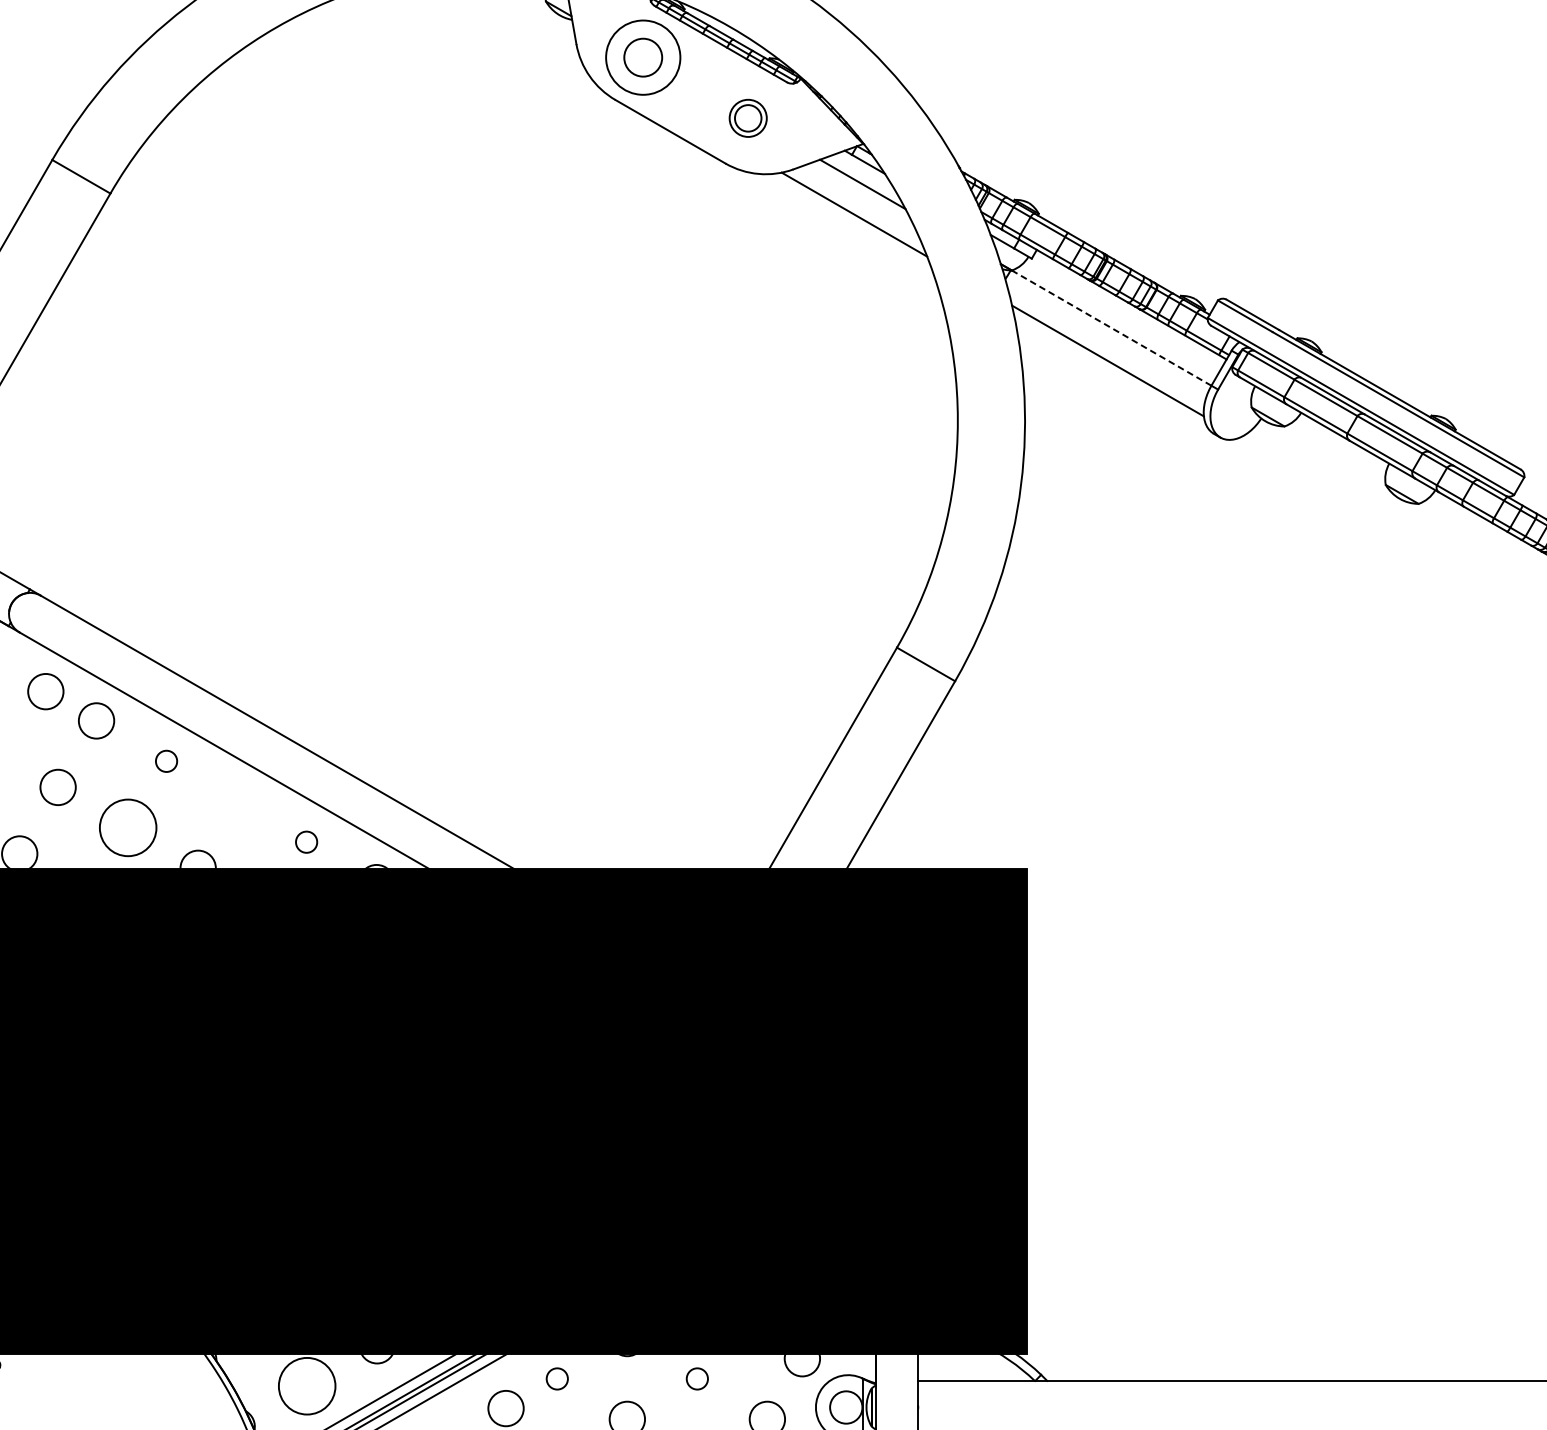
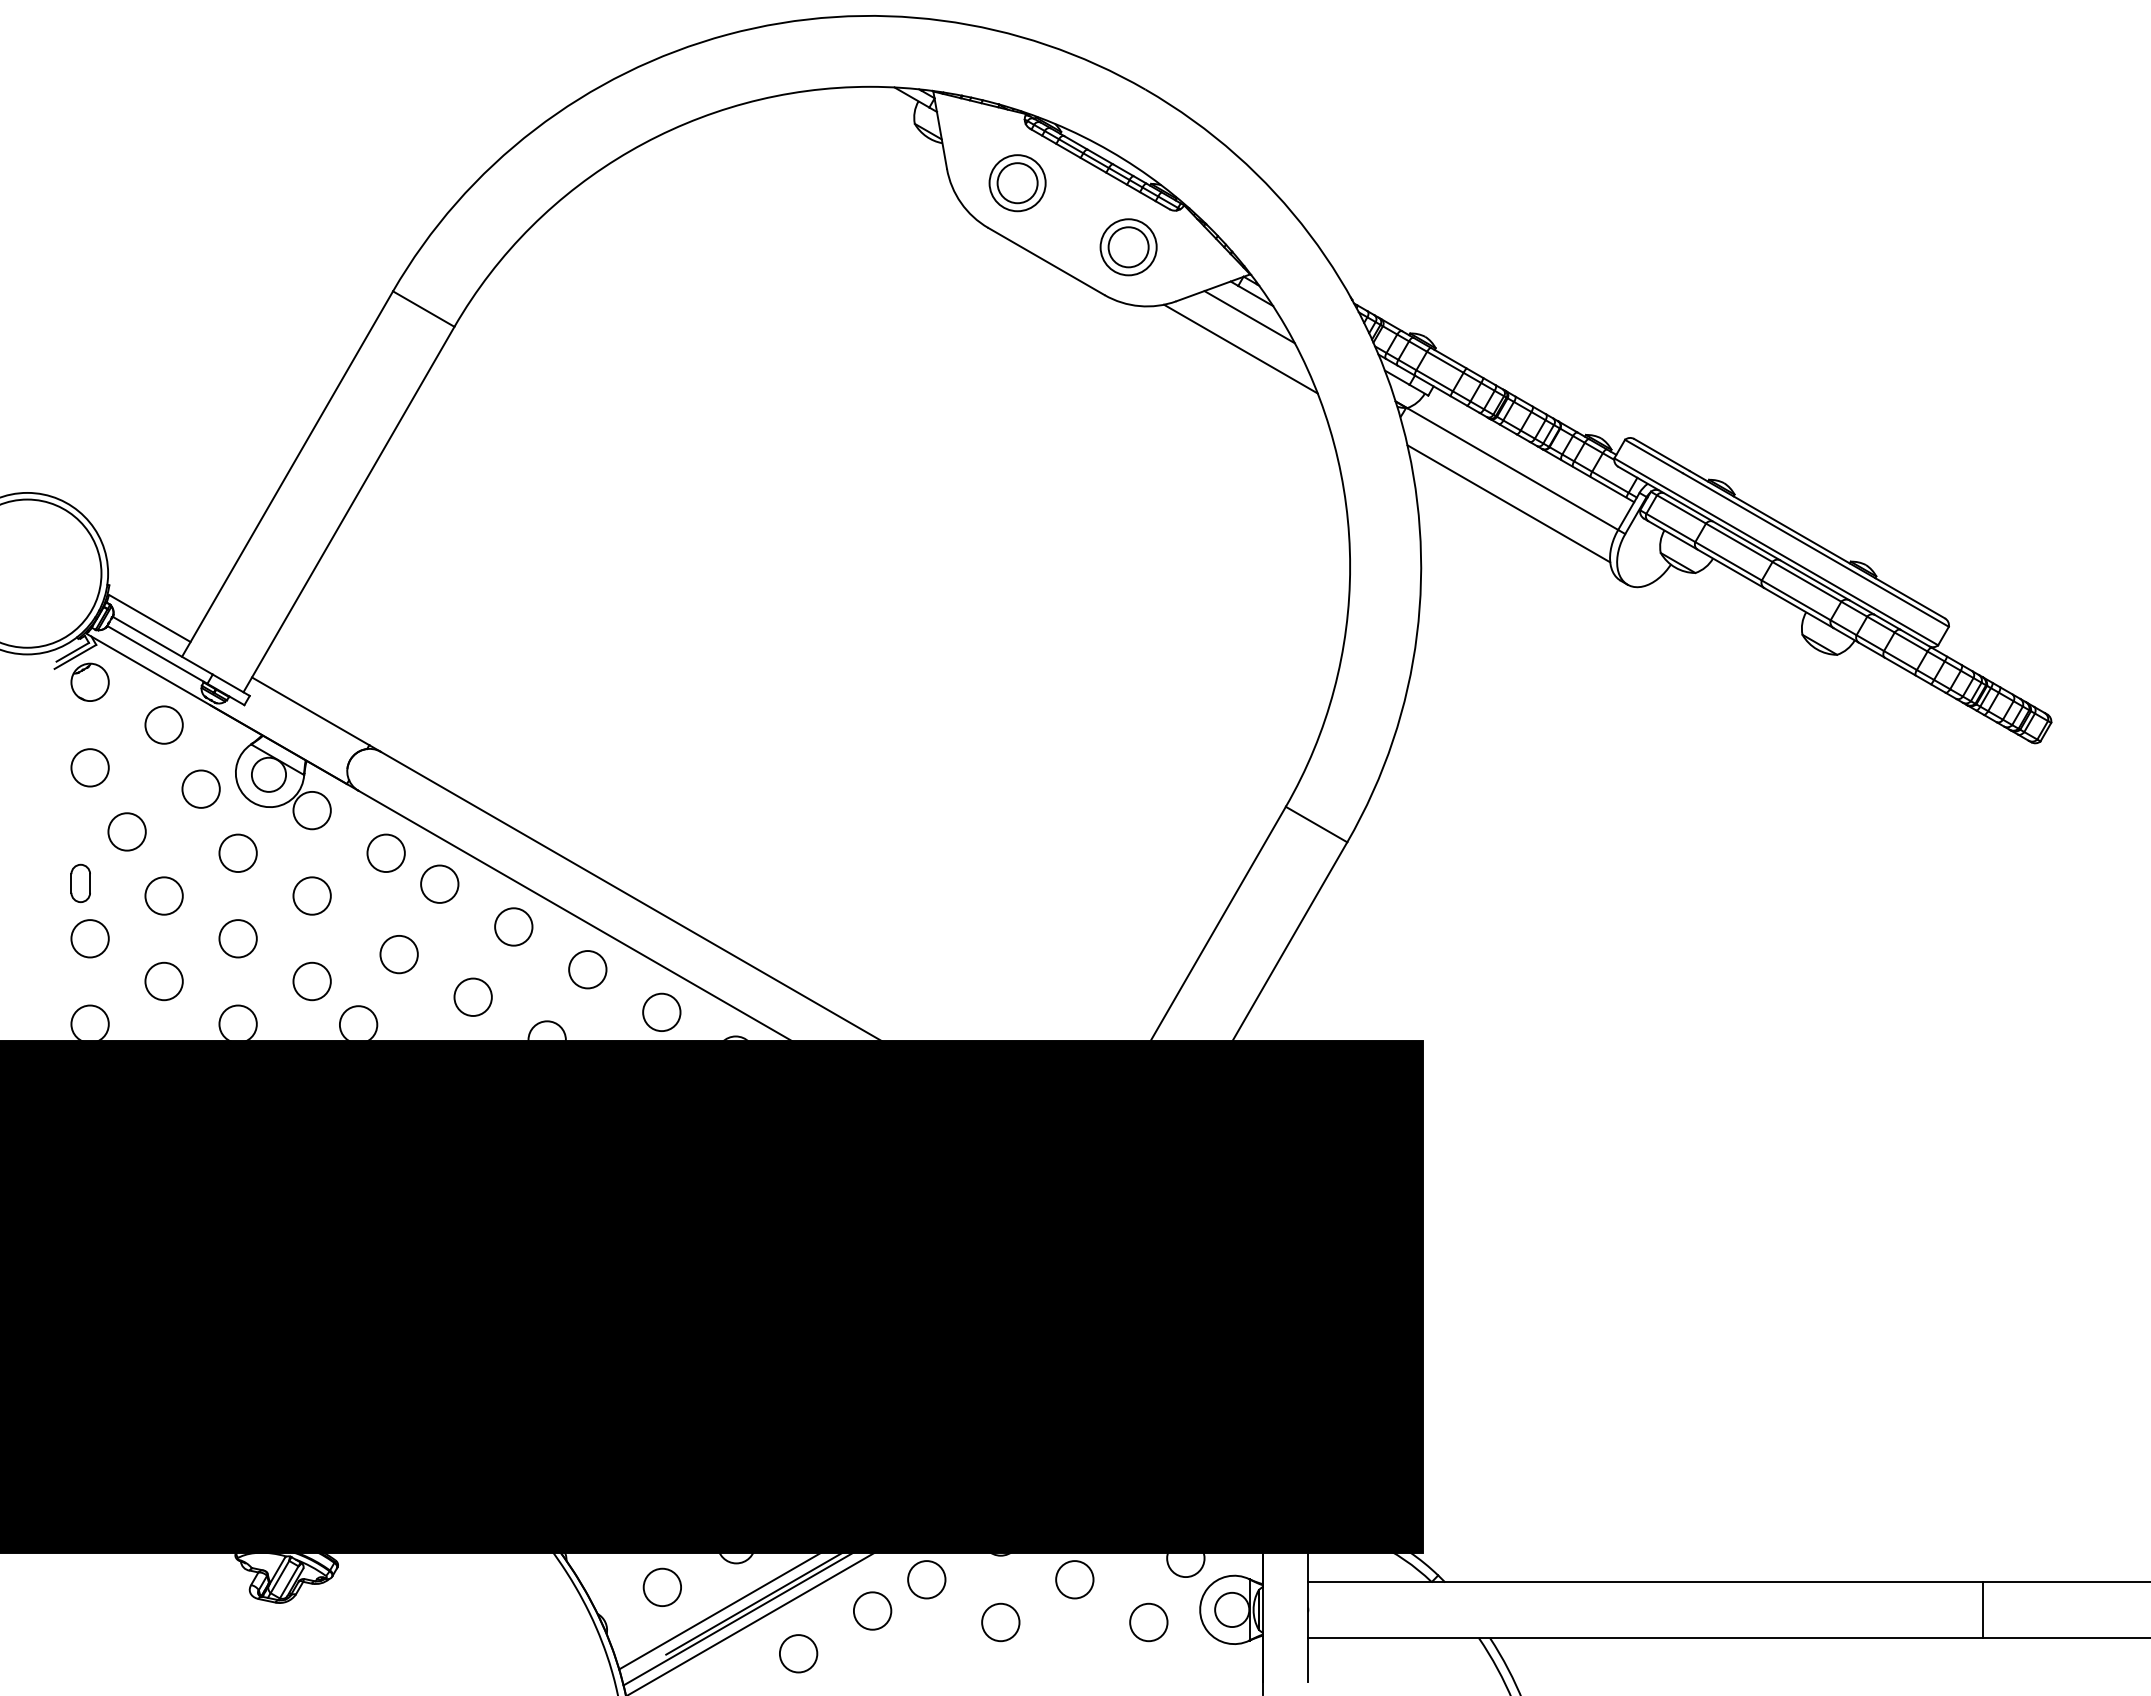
circle: (643, 57) -> (1017, 183), size x0.71
part: (748, 118) -> (1128, 247), size x1.43
line: (1111, 328) -> (1512, 469), dashed -> solid
circle: (166, 760) -> (513, 926), size x1.67
circle: (236, 801) -> (587, 969), added
circle: (127, 827) -> (472, 996), size x0.62
circle: (306, 842) -> (661, 1012), size x1.67
circle: (557, 1378) -> (926, 1579), size x1.67
circle: (697, 1378) -> (1074, 1579), size x1.67
circle: (307, 1386) -> (662, 1587), size x0.62

